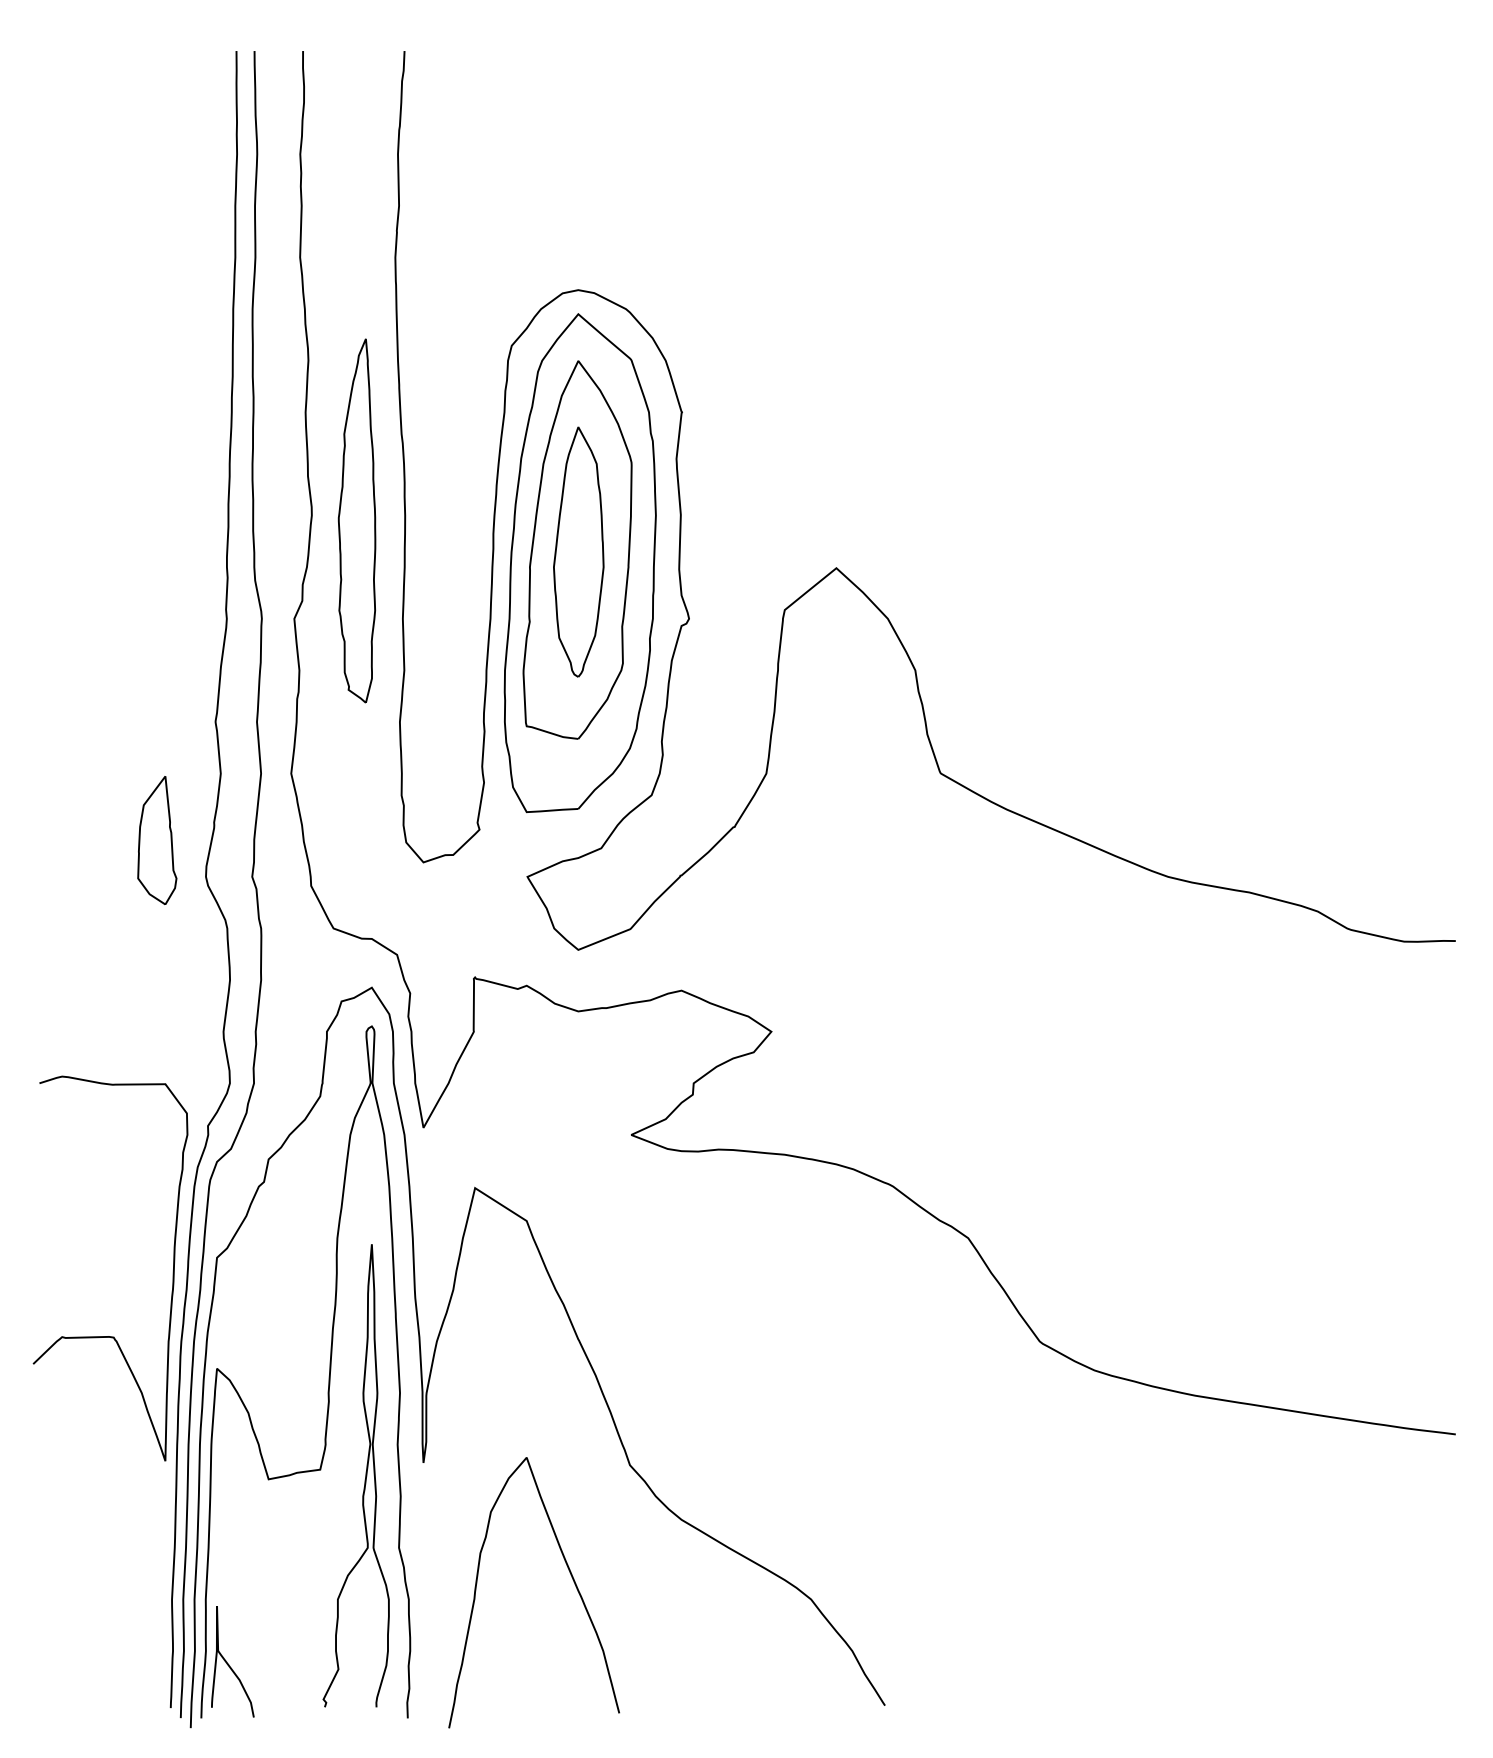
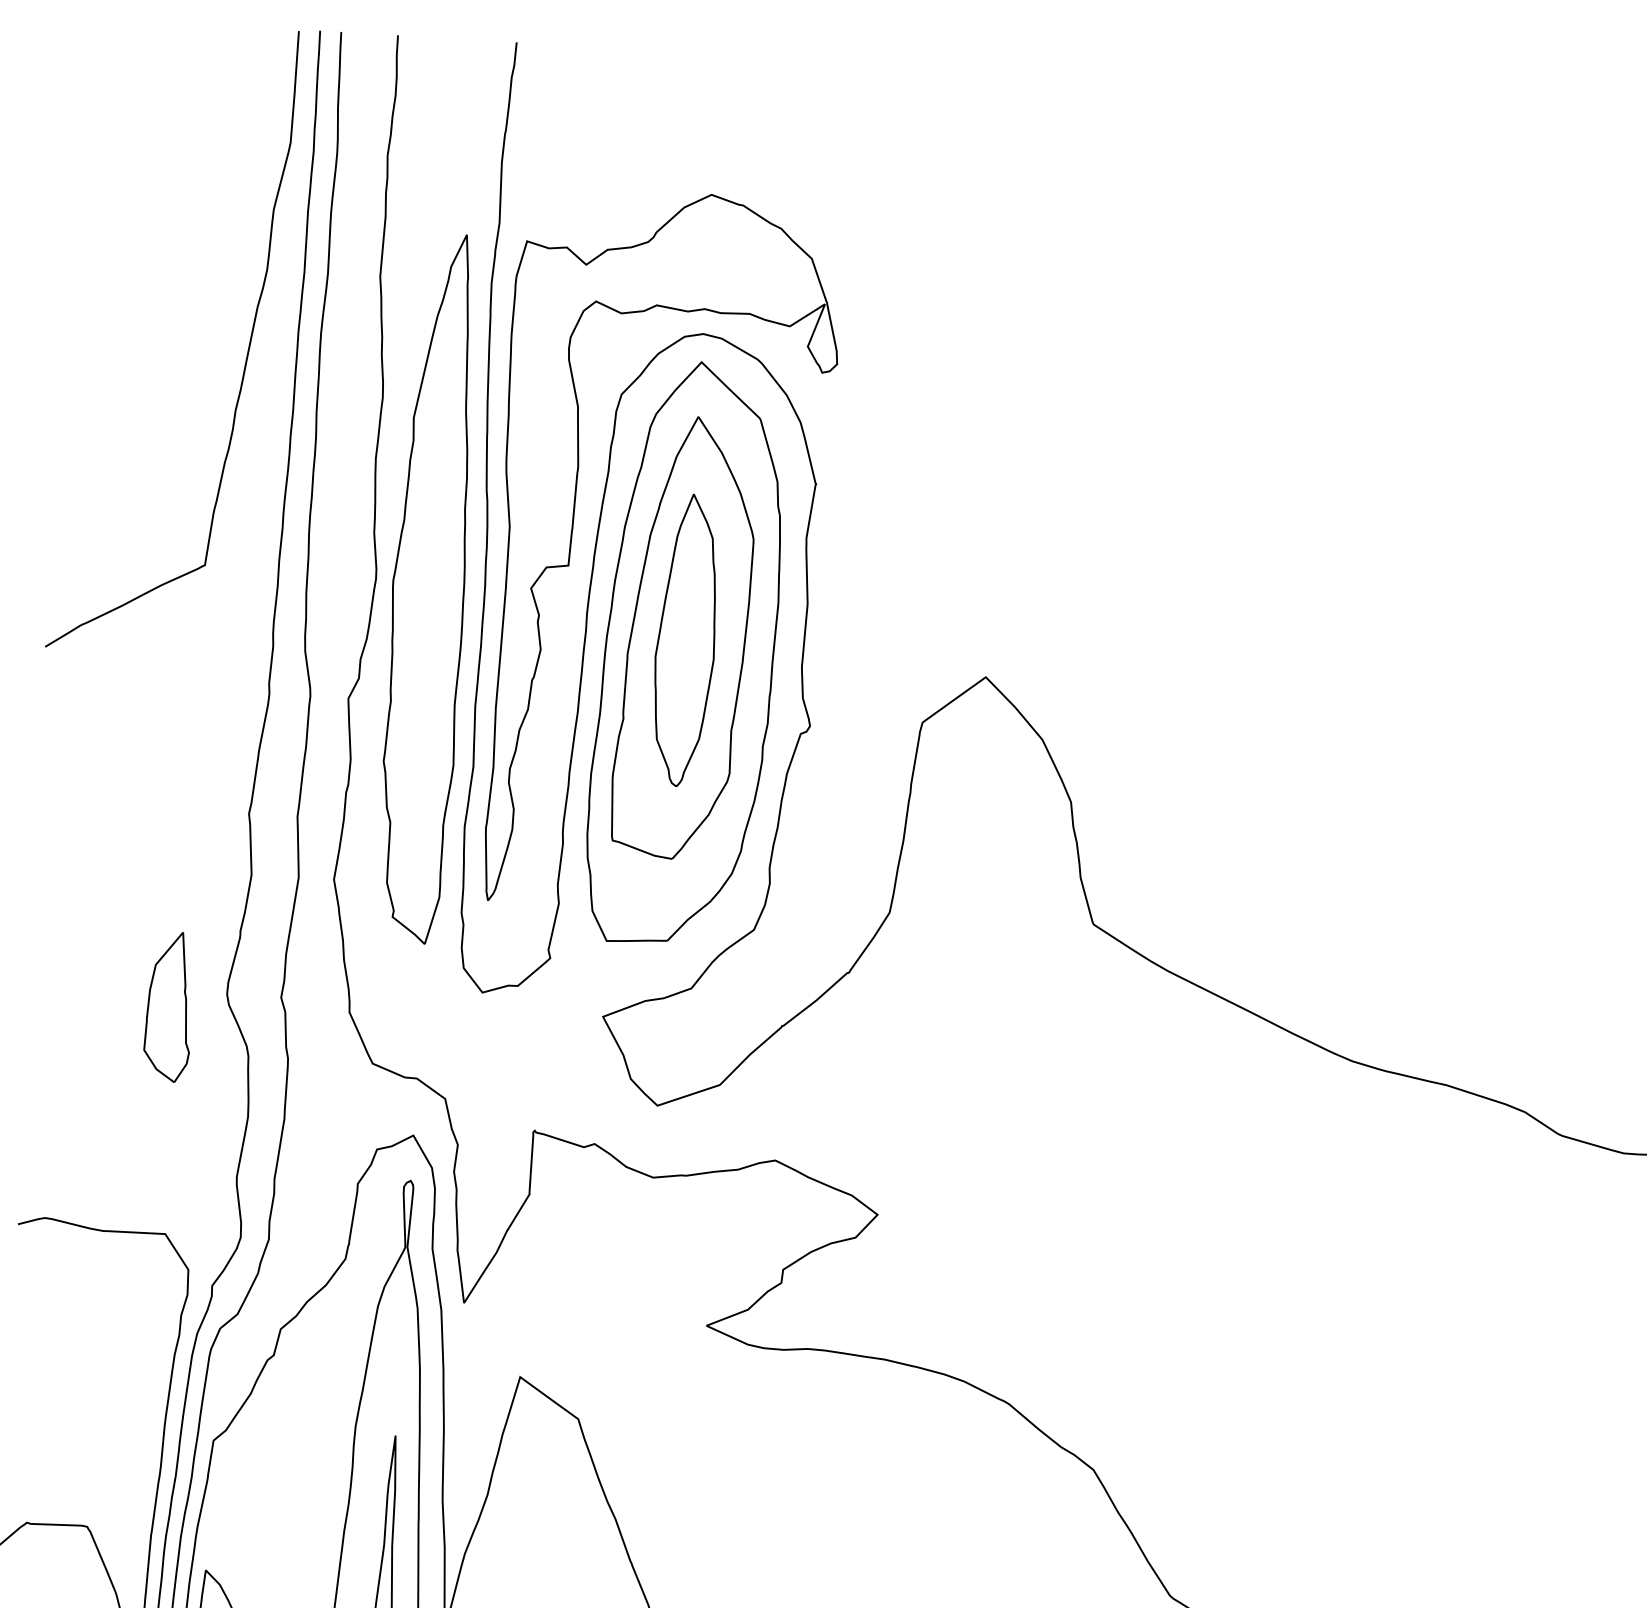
curve: (190, 327) -> (247, 350), added
part: (477, 469) -> (572, 536), added
part: (356, 520) -> (427, 588), size x1.67
part: (157, 840) -> (169, 1006), moved

